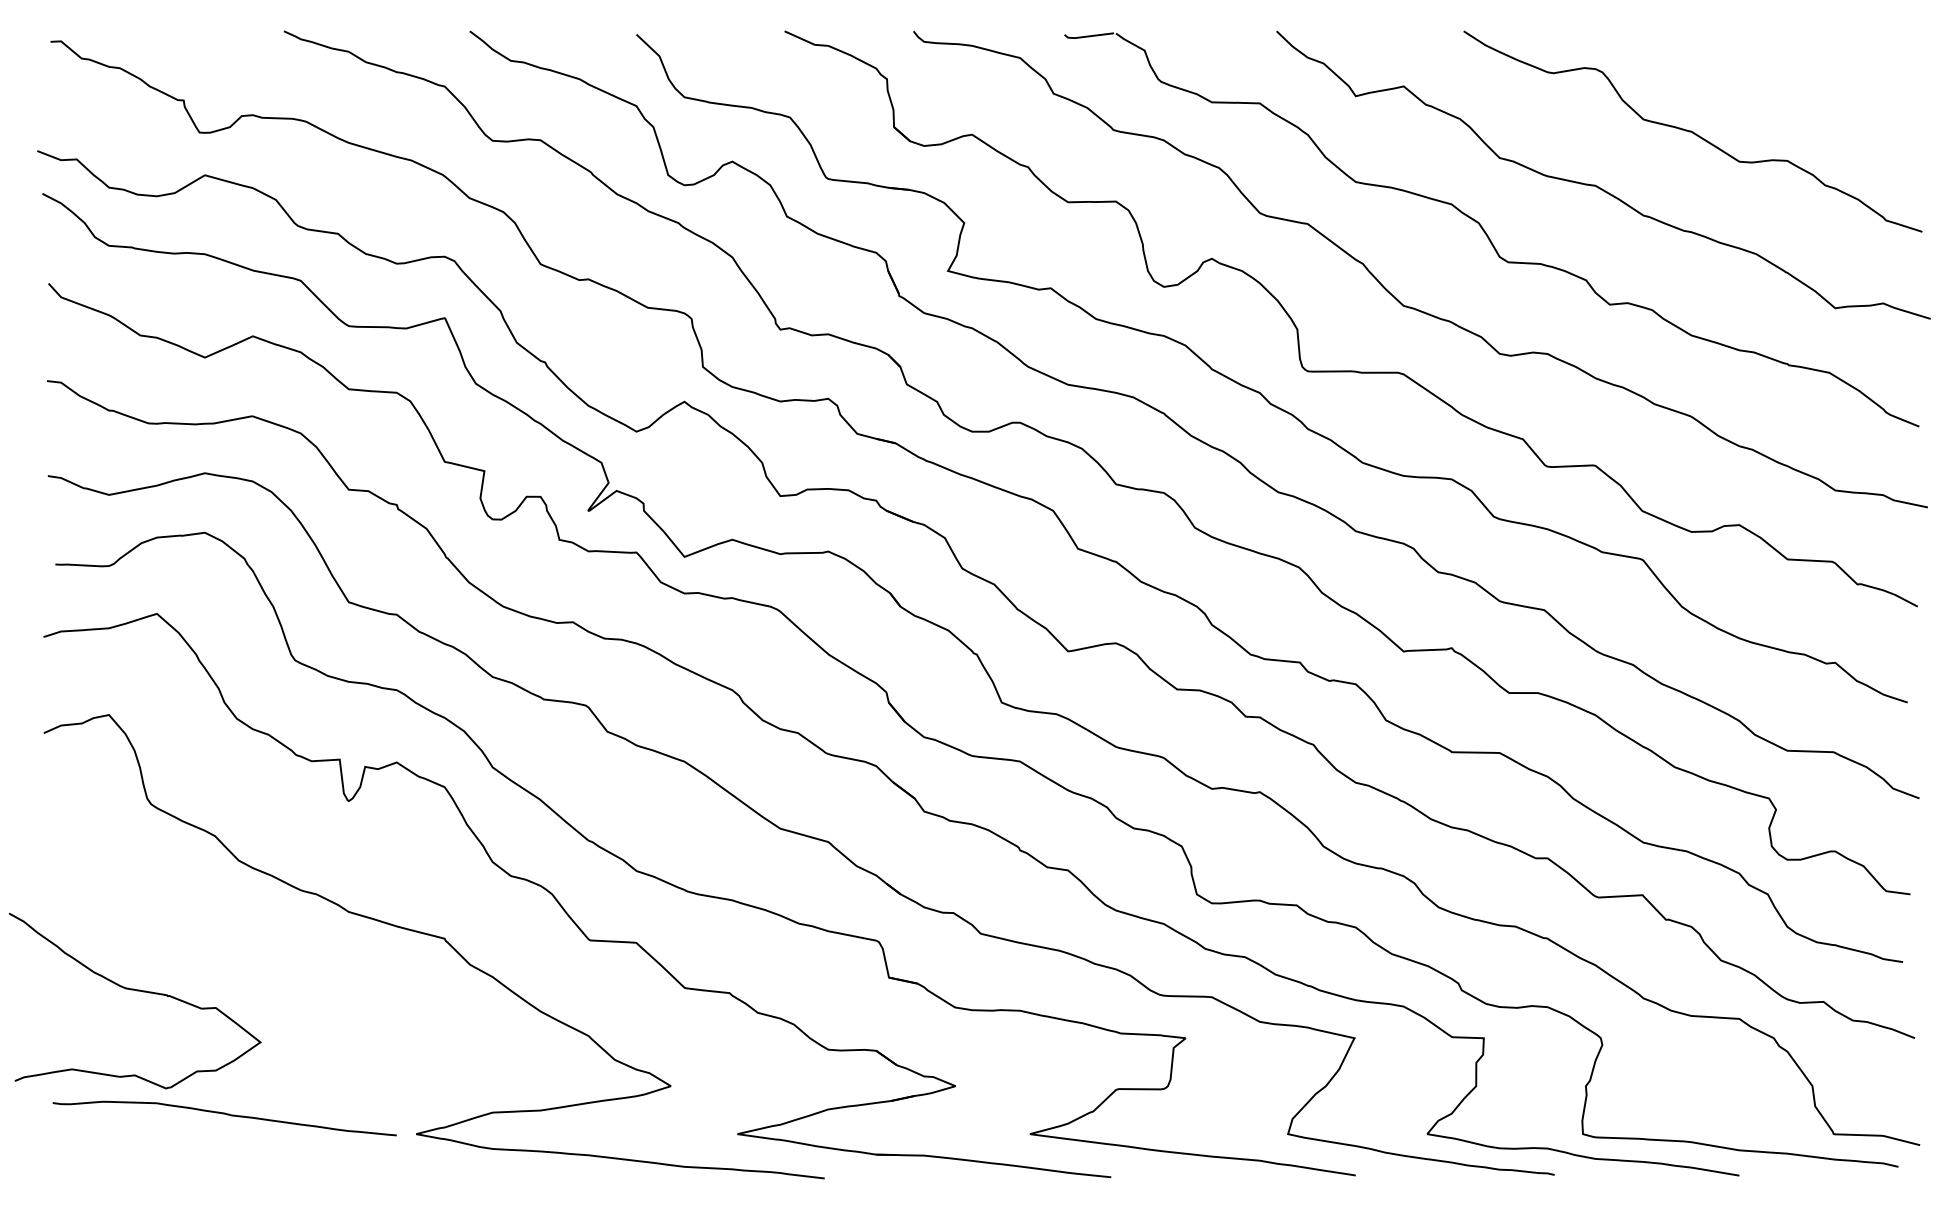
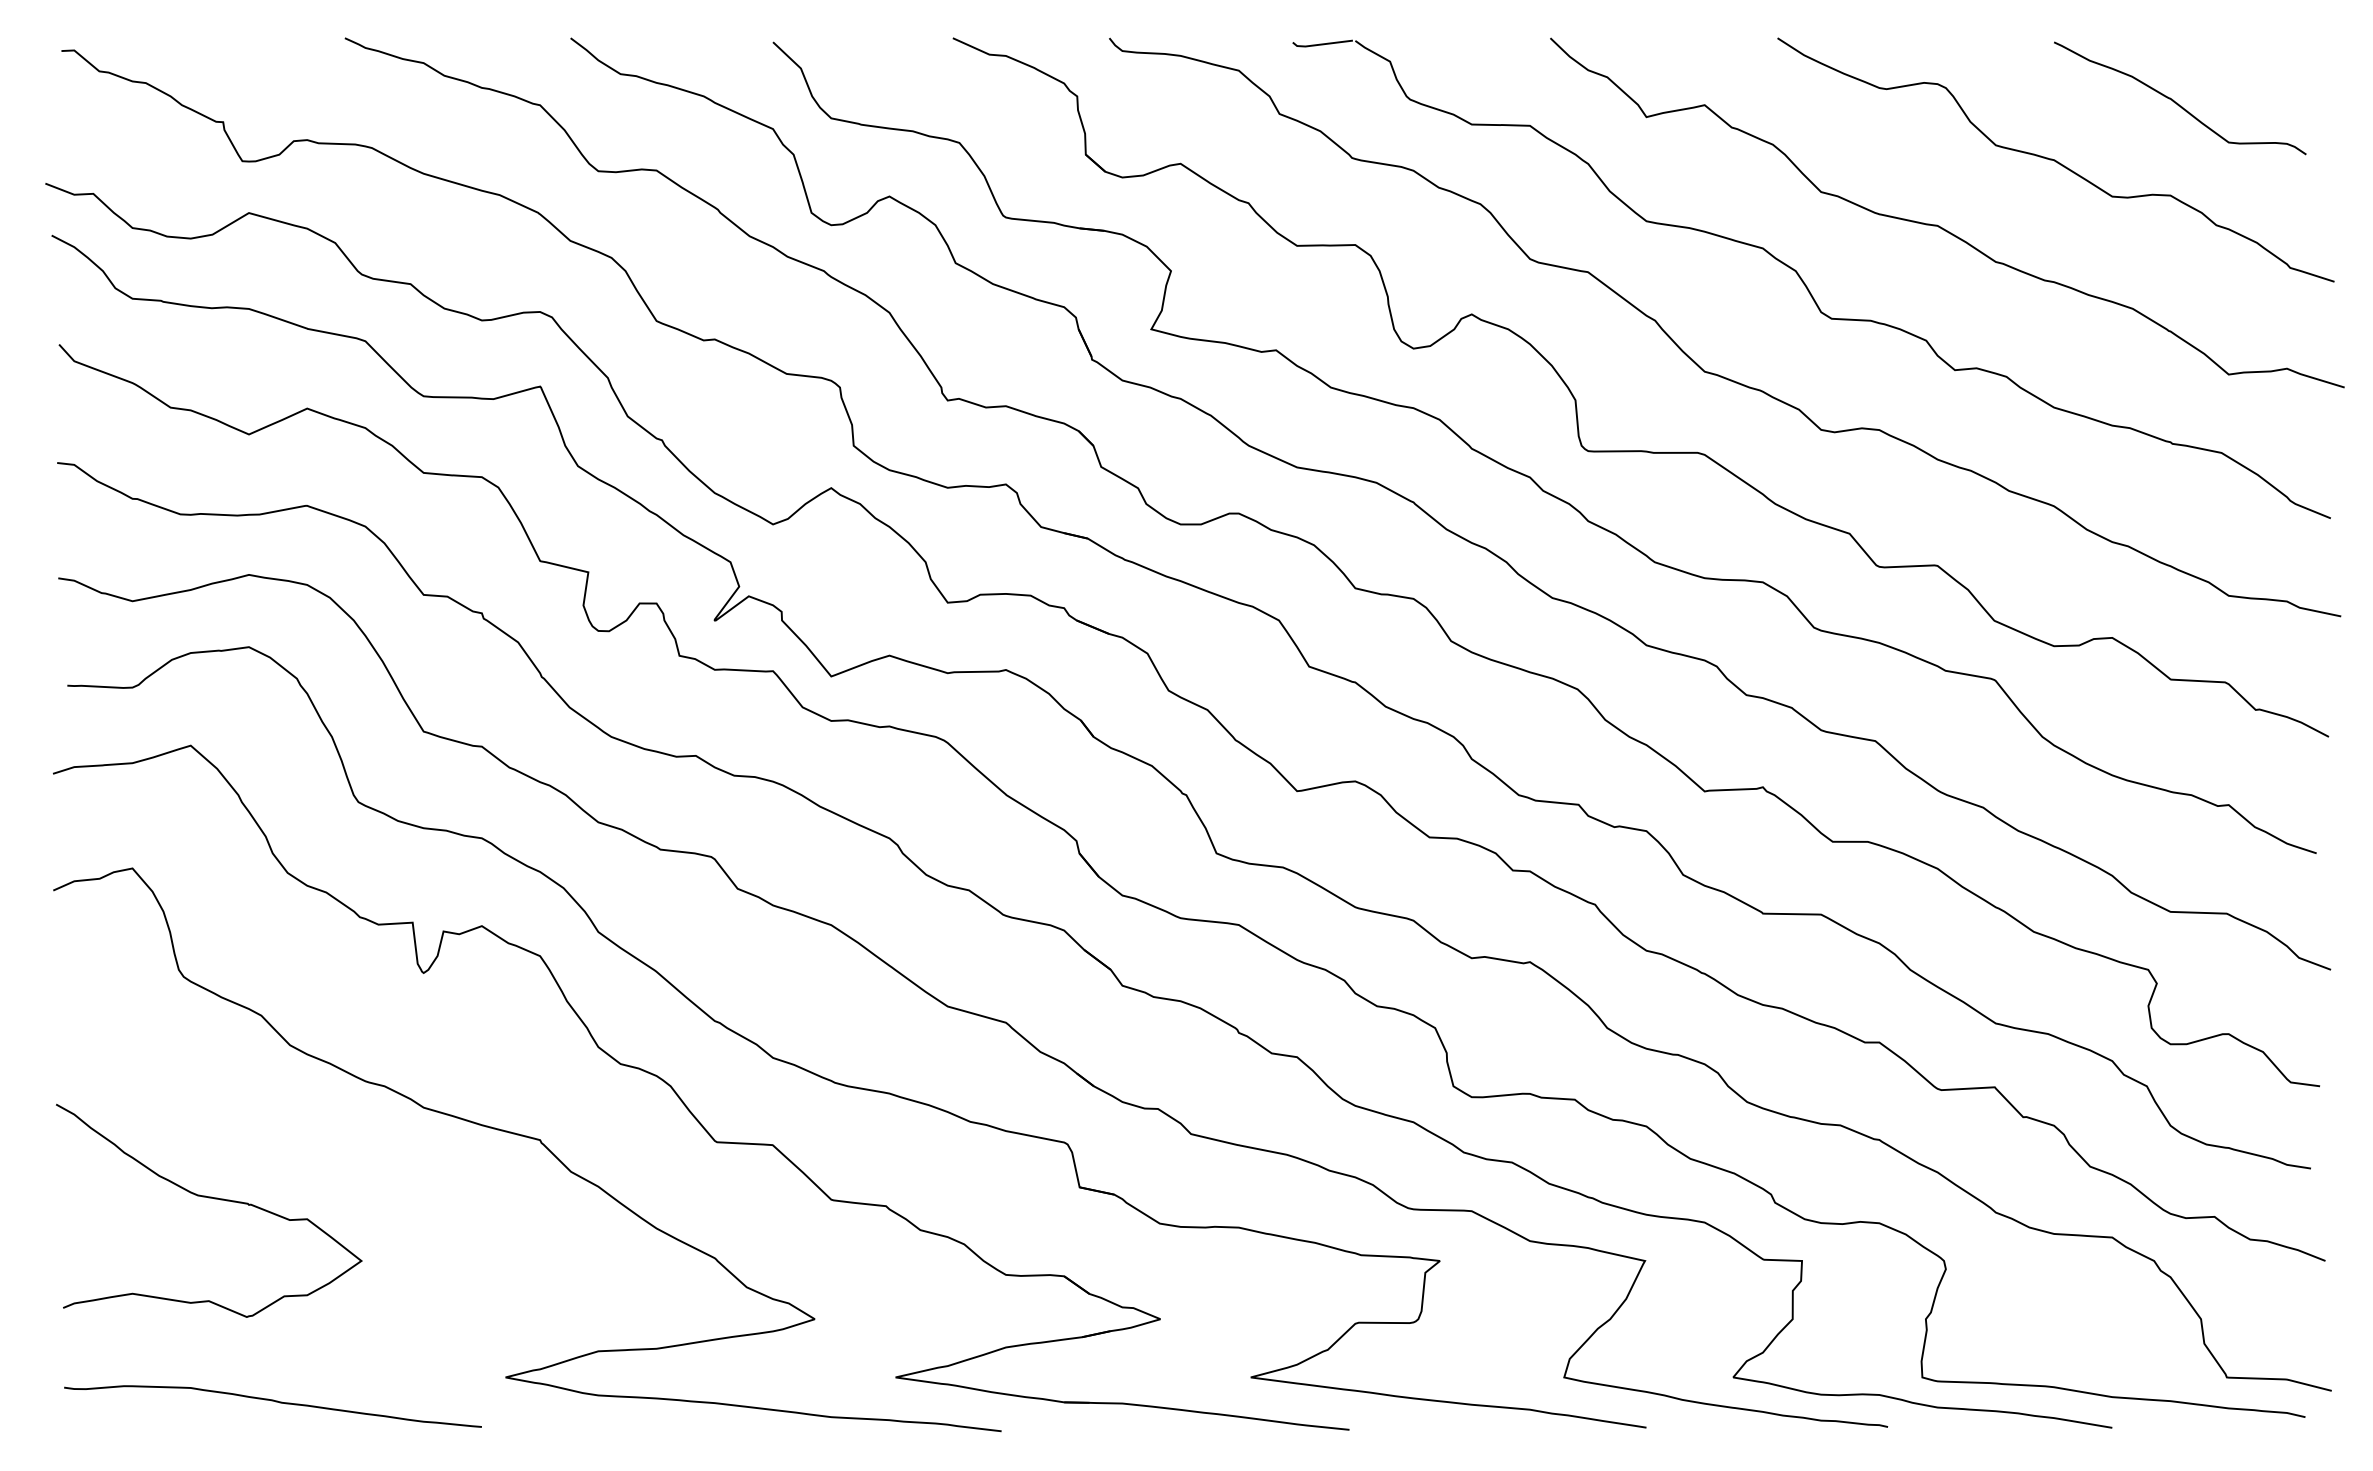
curve: (1793, 84) -> (2177, 102), added
curve: (135, 990) -> (209, 1198), moved
curve: (224, 1114) -> (272, 1401), moved

